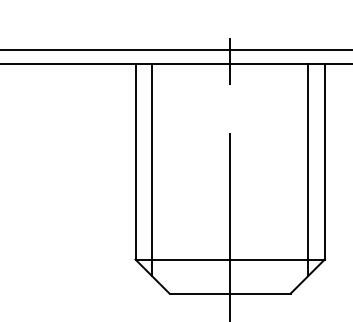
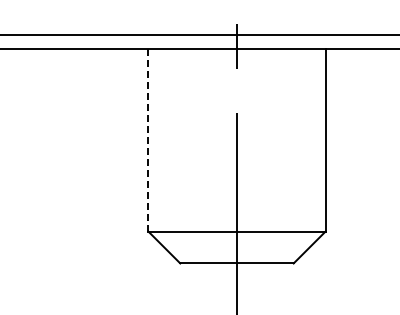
line: (135, 162) -> (148, 140), solid -> dashed
line: (151, 169) -> (163, 147), removed
line: (308, 169) -> (310, 147), removed

